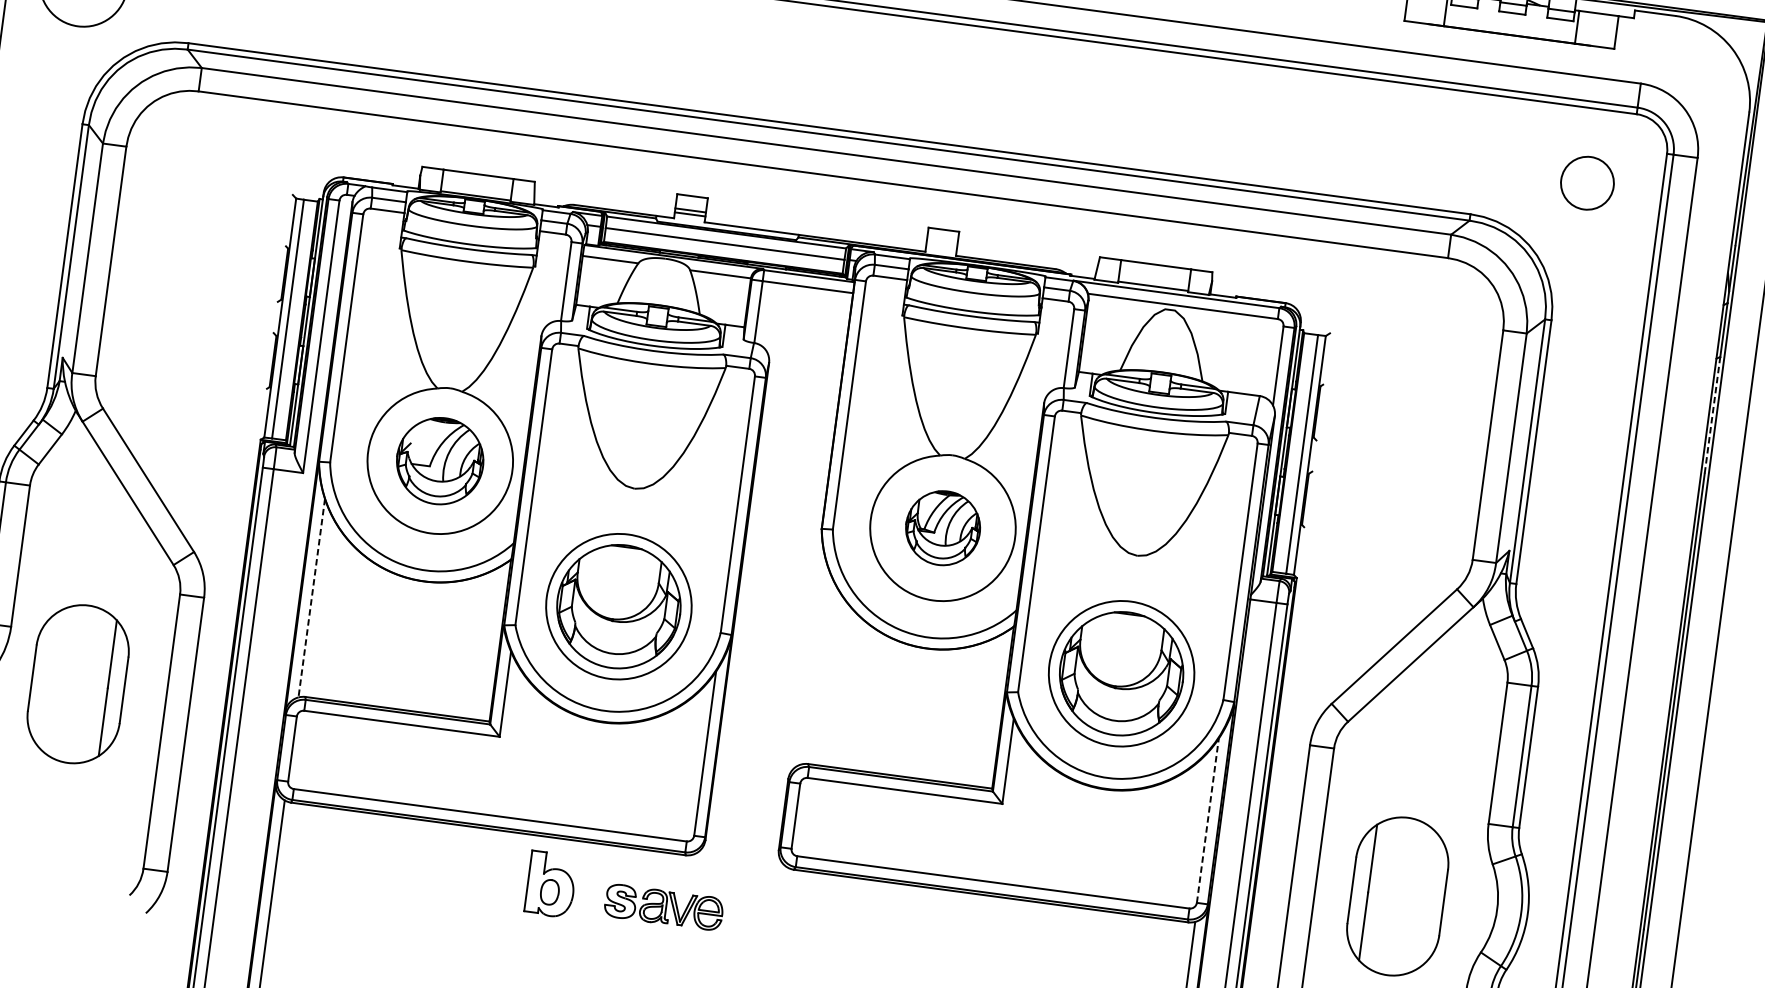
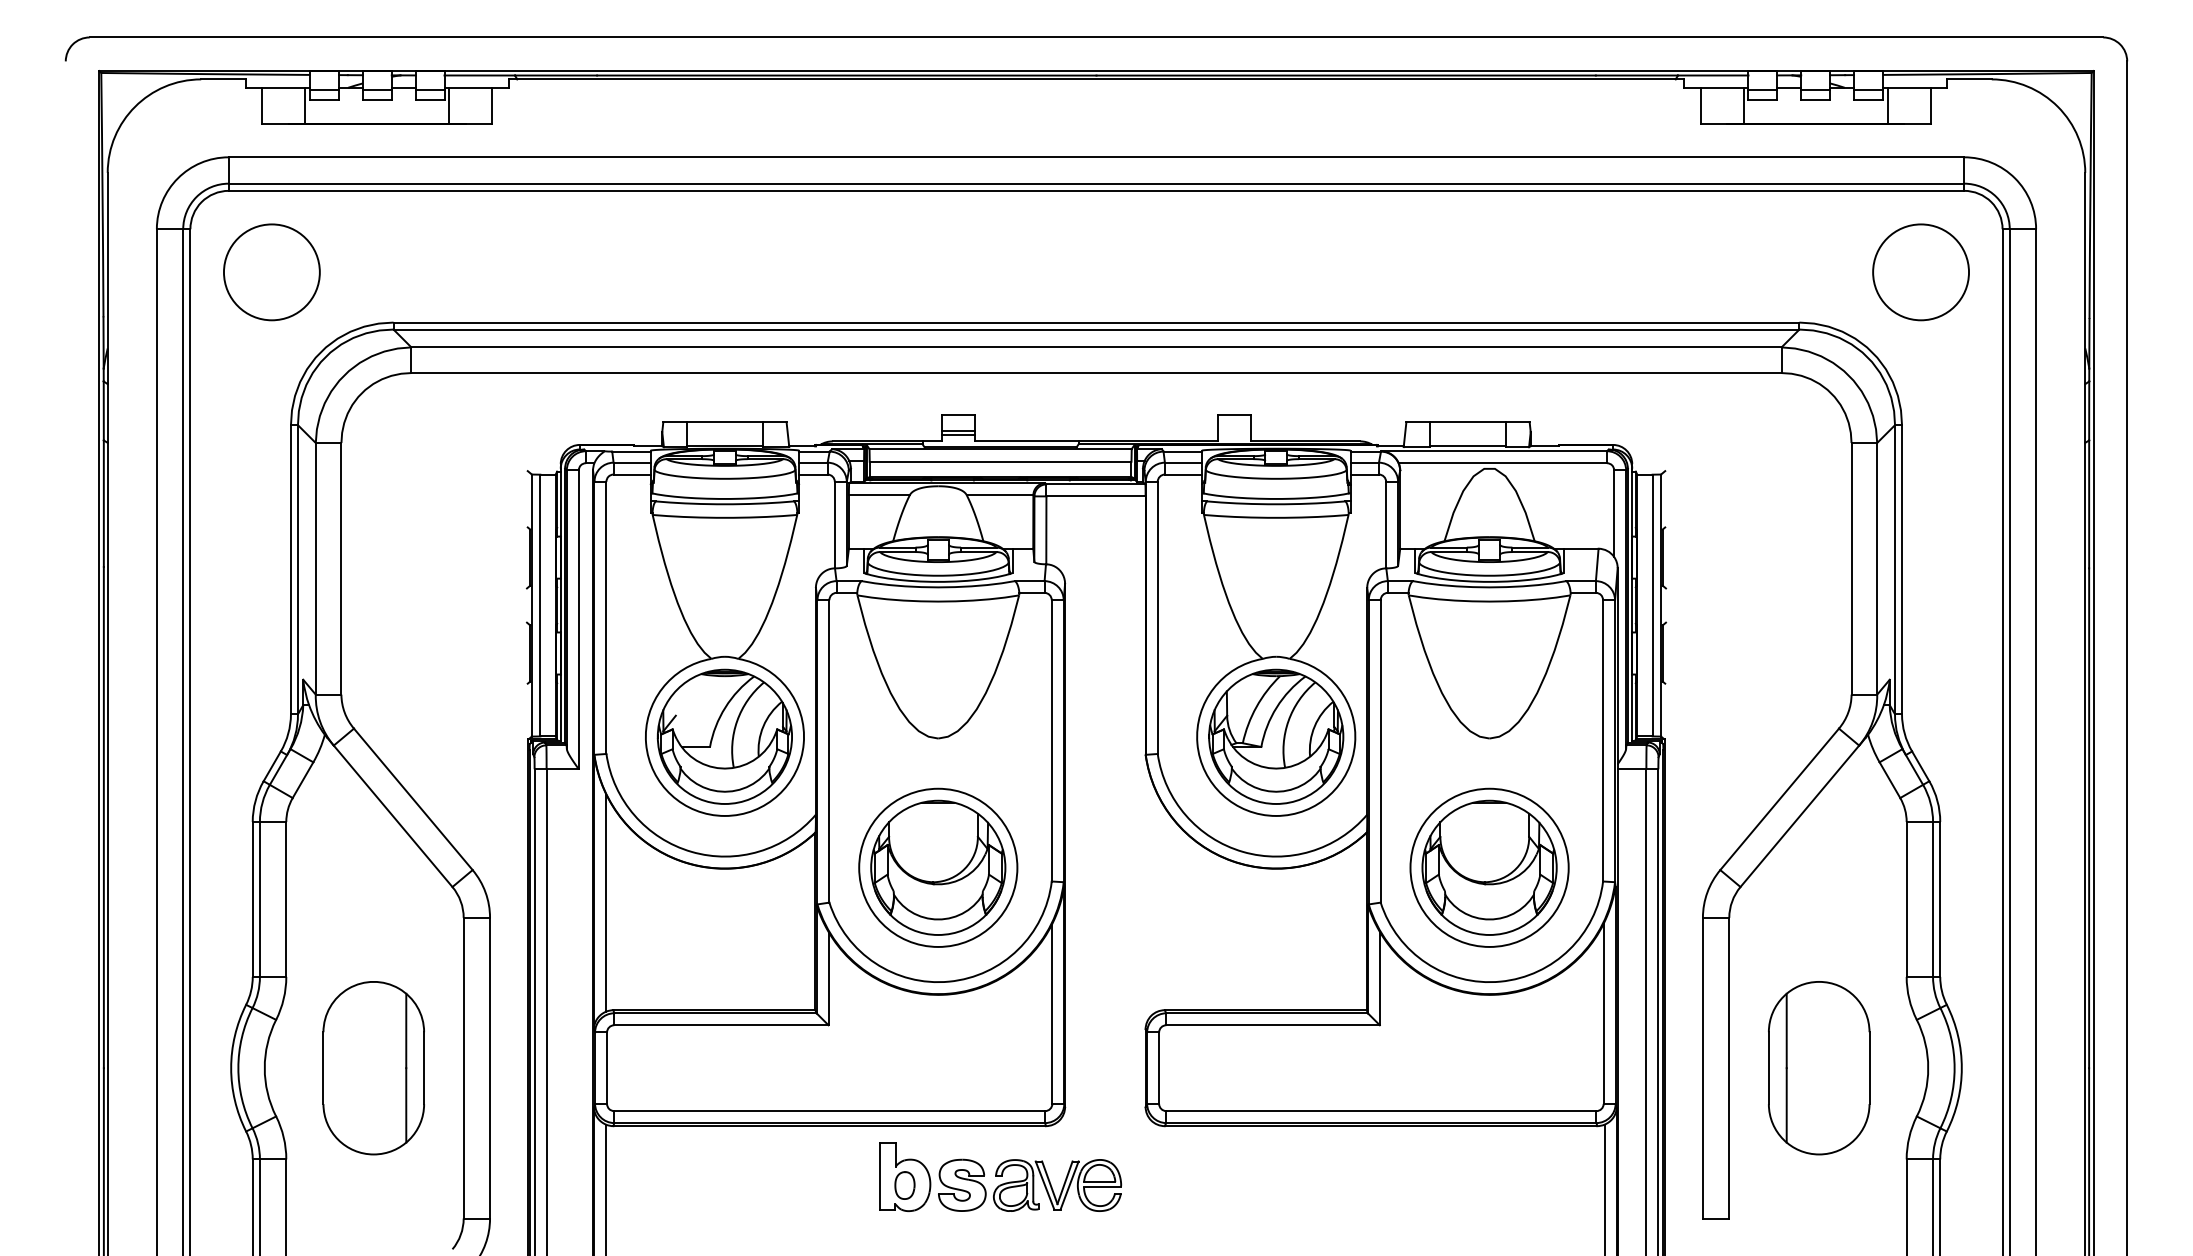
circle: (1587, 183) -> (1921, 272), size x1.67
line: (1712, 415) -> (2089, 504), dashed -> solid
part: (439, 460) -> (724, 736), size x1.43
part: (943, 528) -> (1276, 736), size x1.67
line: (312, 597) -> (606, 902), dashed -> solid
part: (77, 684) -> (373, 1068), moved
line: (1207, 820) -> (1603, 1013), dashed -> solid
part: (664, 906) -> (1030, 1184), size x1.43

